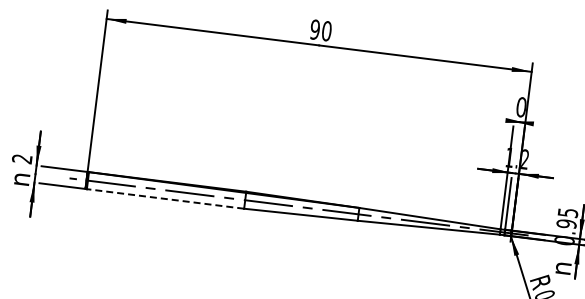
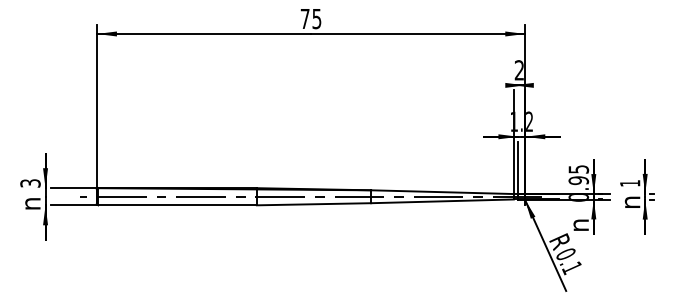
text: (320, 29) -> (310, 18), 90 -> 75
text: (520, 107) -> (518, 70), 0 -> 2
text: (22, 159) -> (30, 183), 2 -> 3
line: (165, 199) -> (177, 205), dashed -> solid

